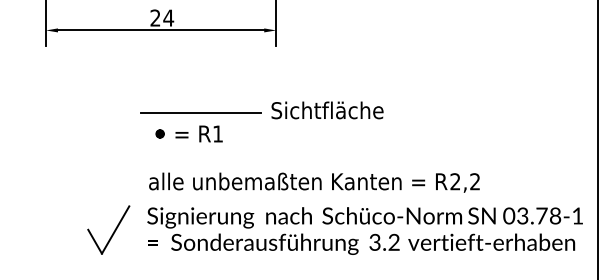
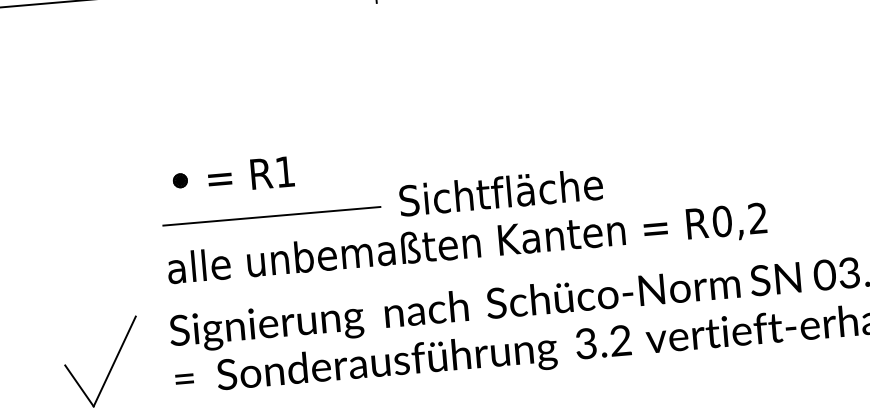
part: (261, 110) -> (381, 202), moved
text: (455, 181) -> (722, 220), 2,2 -> 0,2

